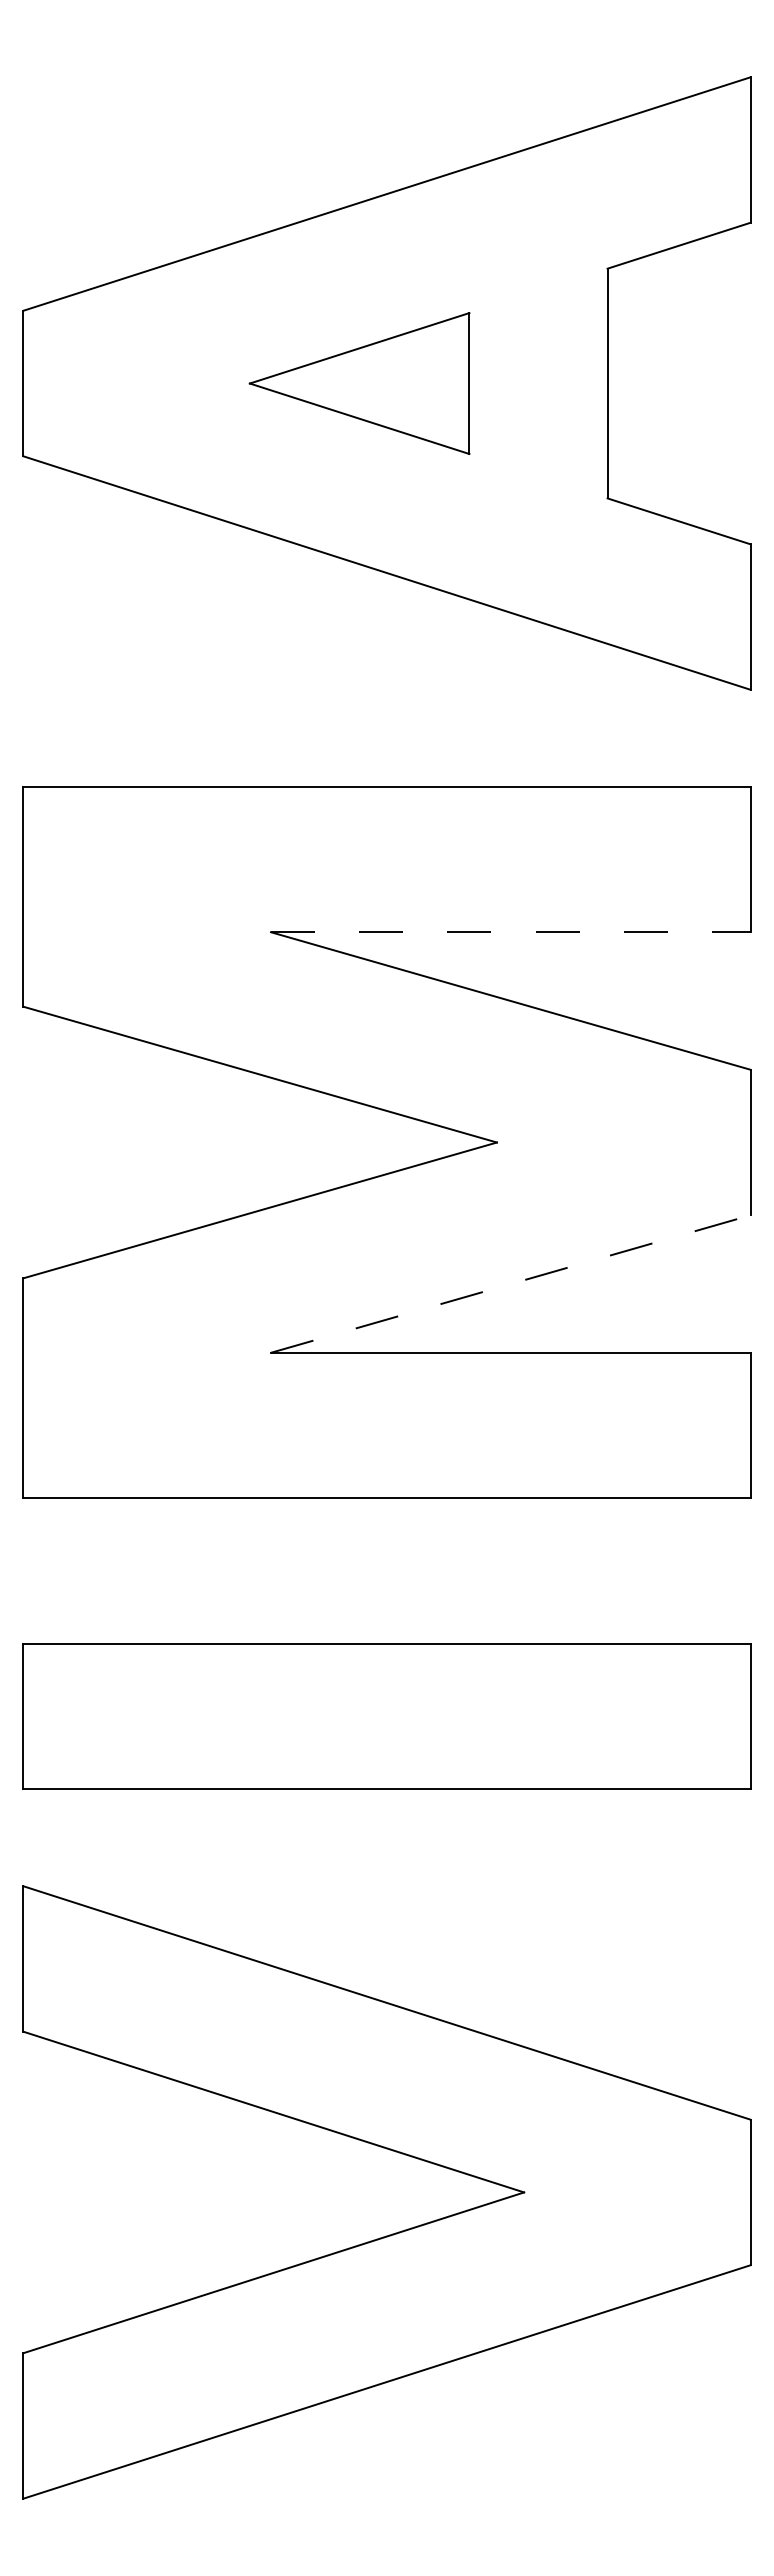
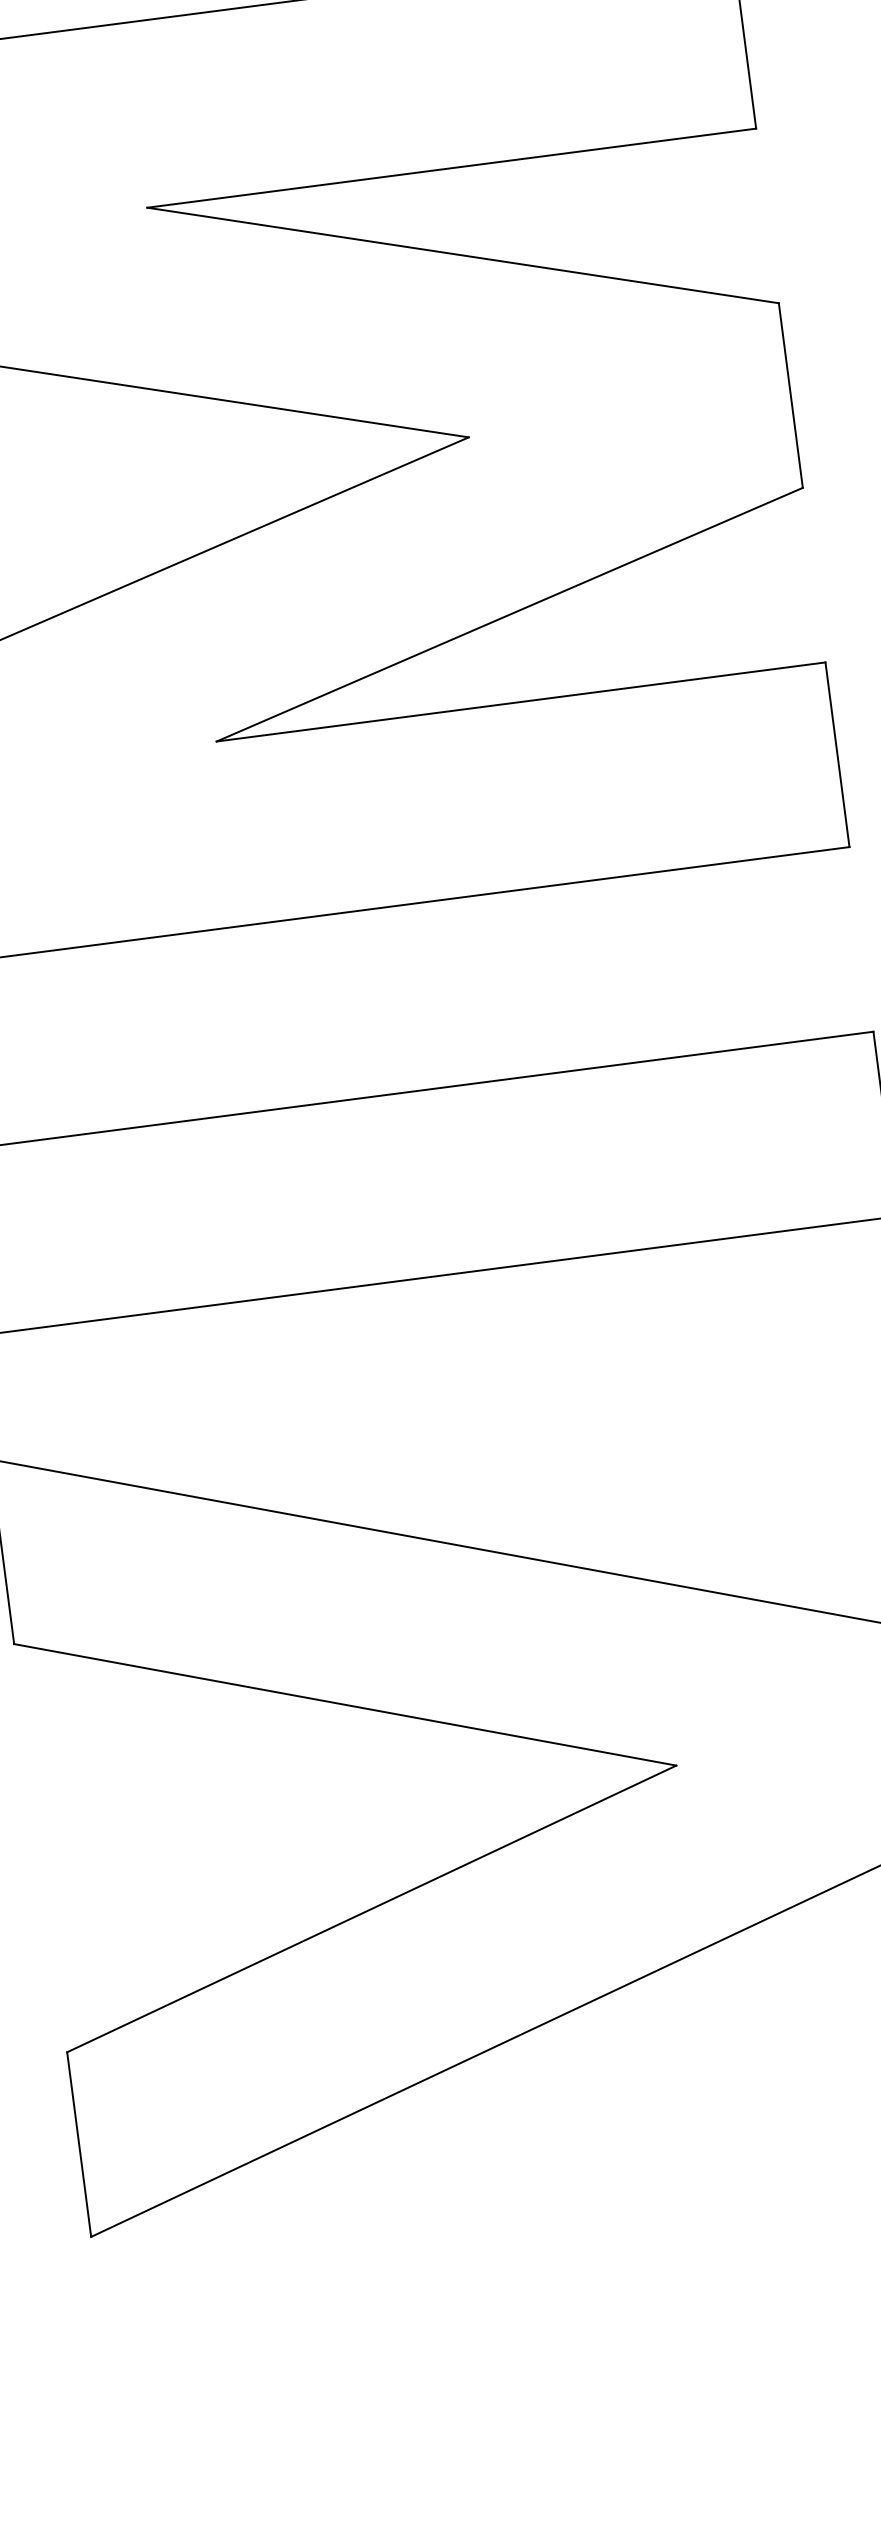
line: (510, 932) -> (451, 168), dashed -> solid
line: (511, 1283) -> (510, 613), dashed -> solid

